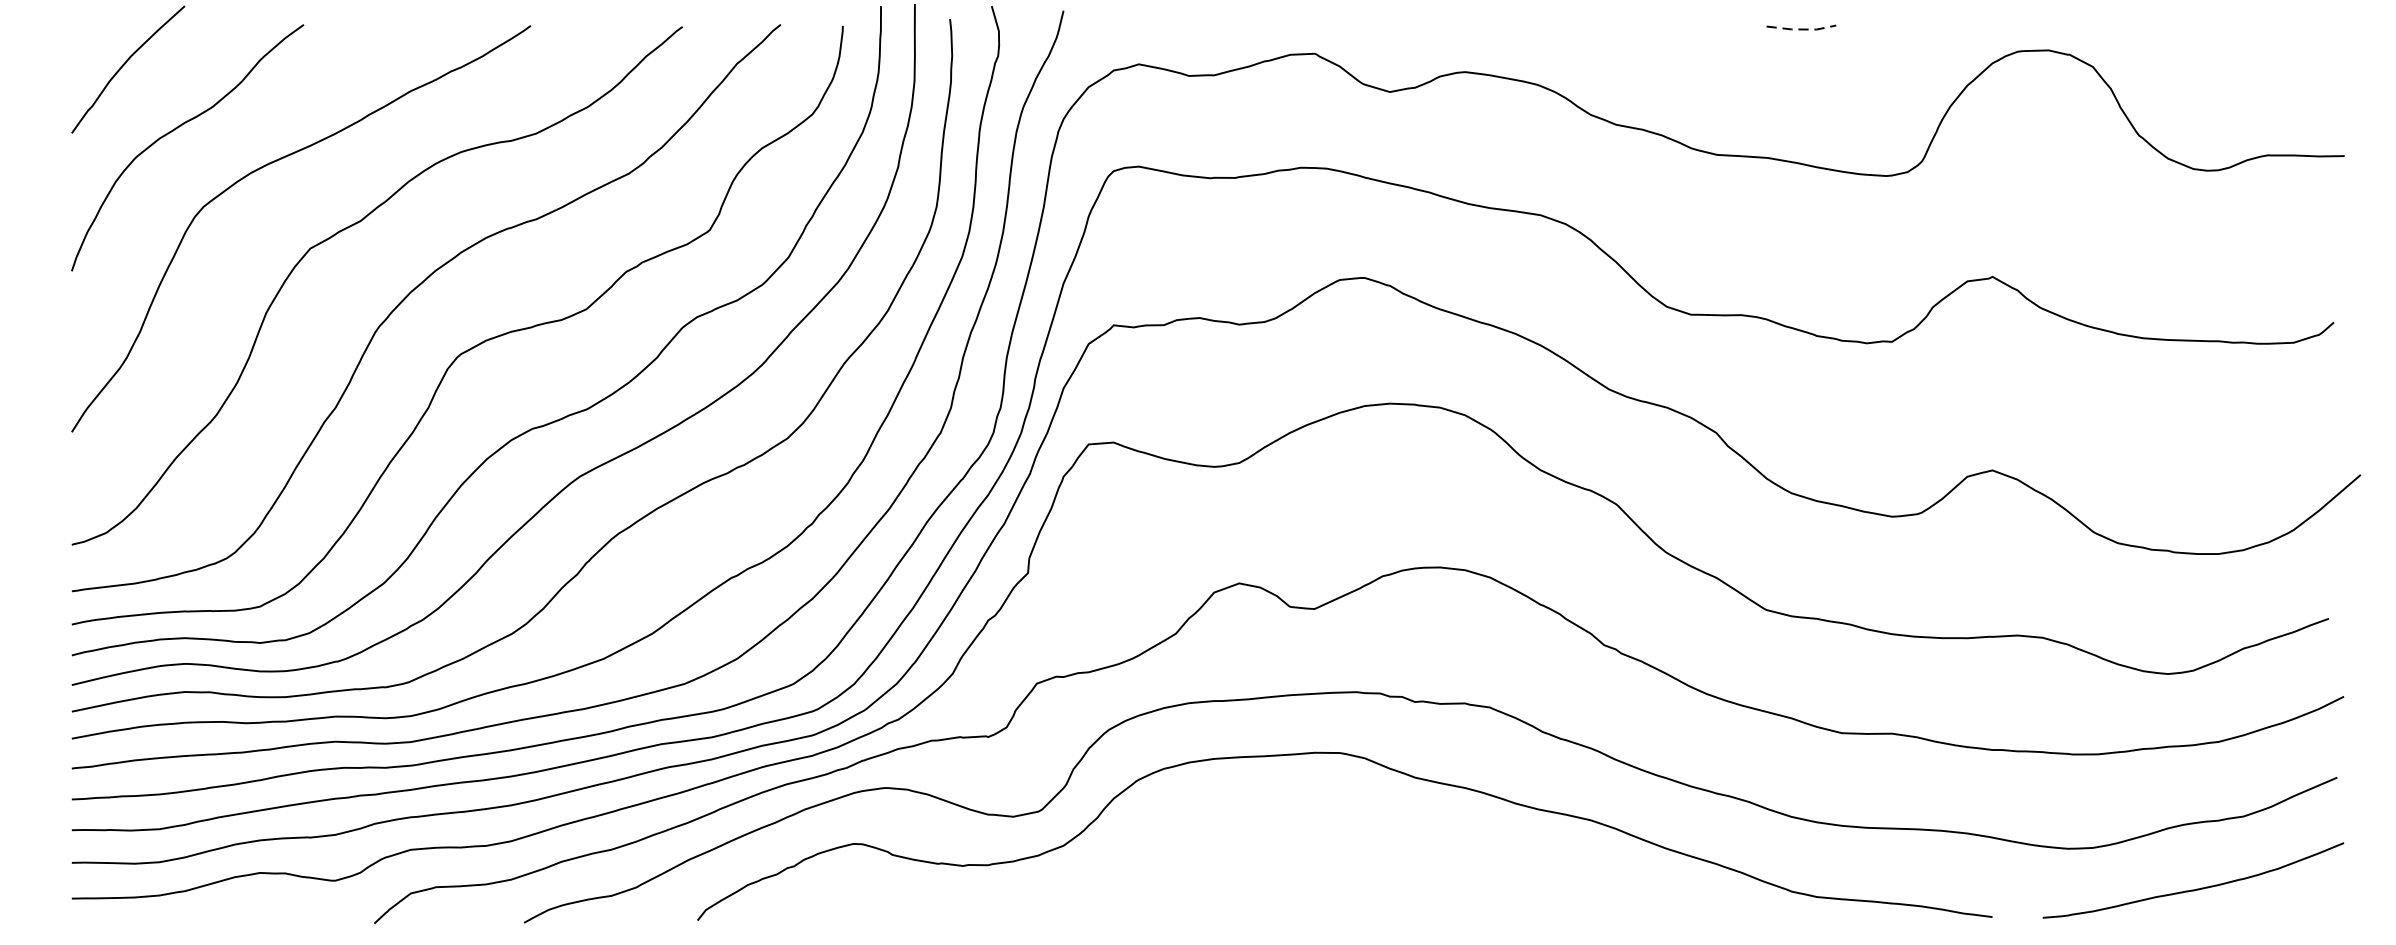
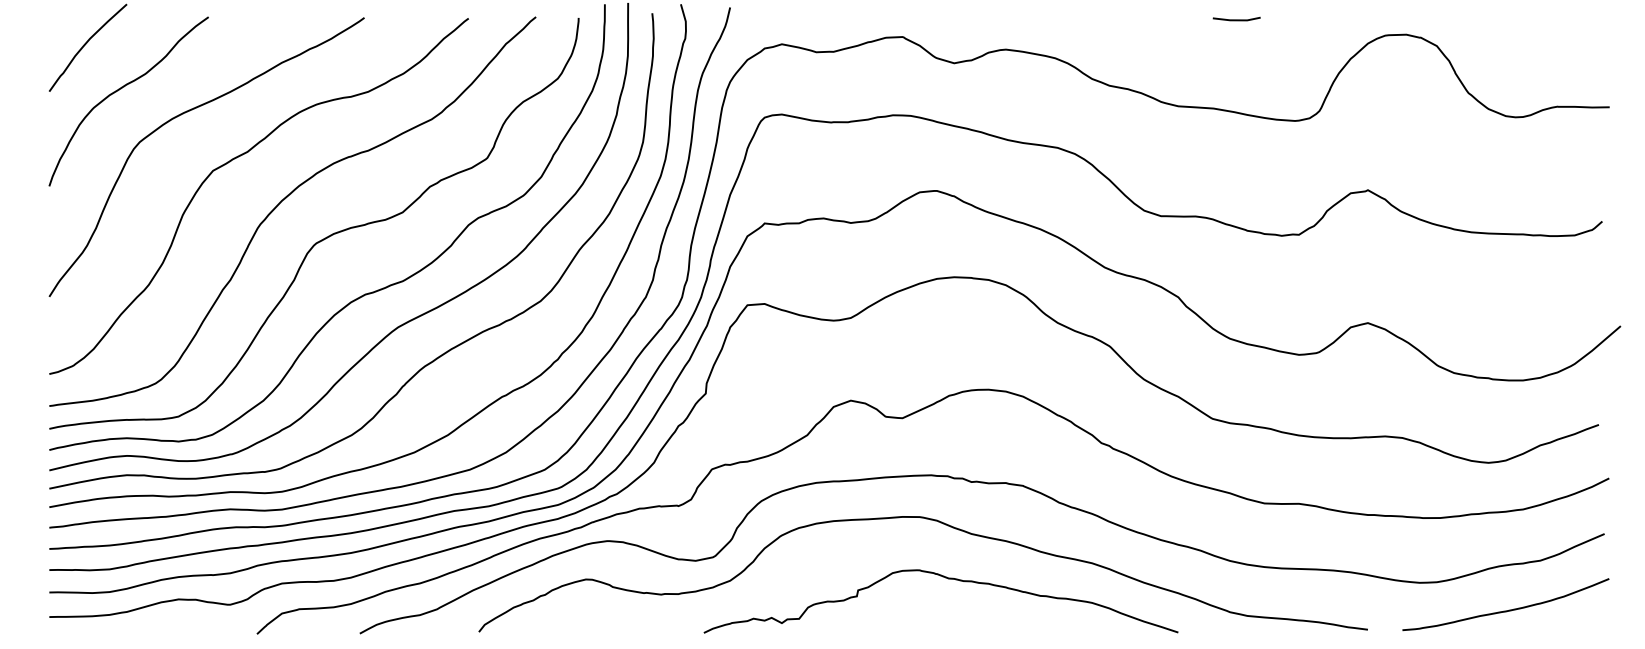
line: (1801, 29) -> (1236, 20), dashed -> solid
curve: (1381, 843) -> (948, 579), added

